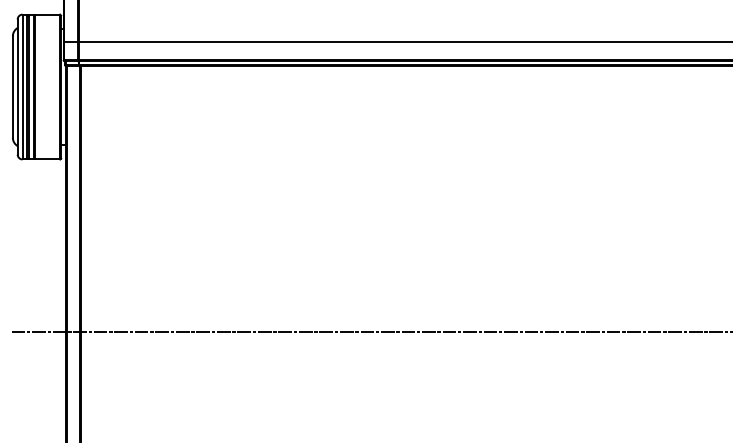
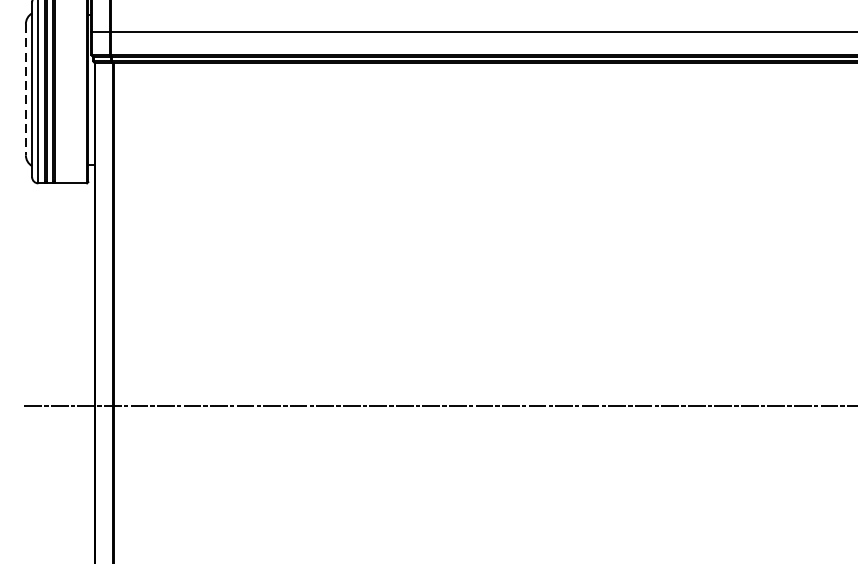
line: (12, 87) -> (25, 90), solid -> dashed

